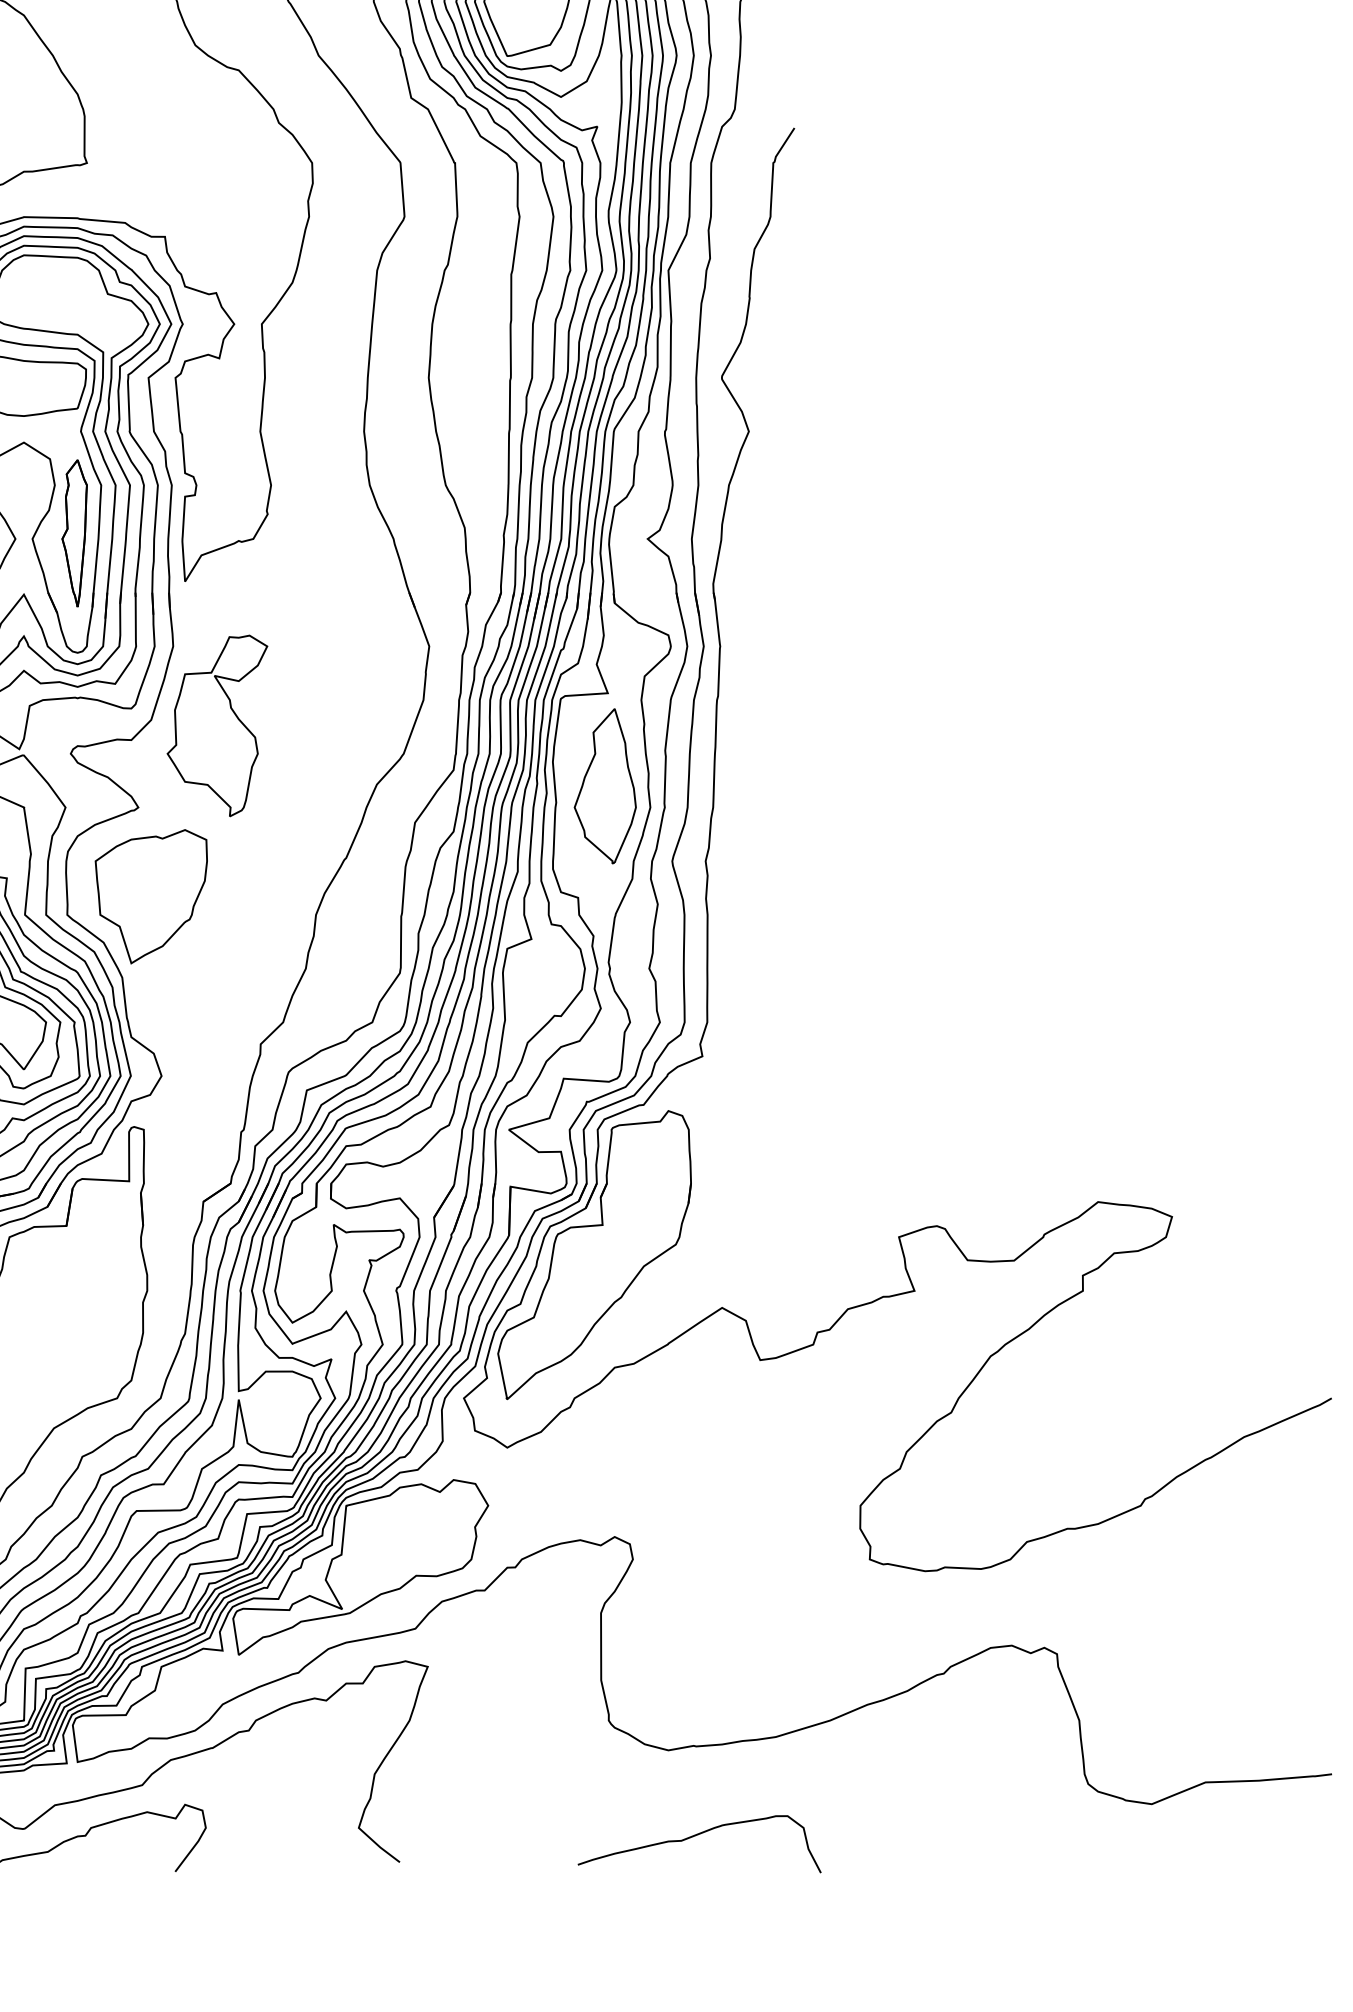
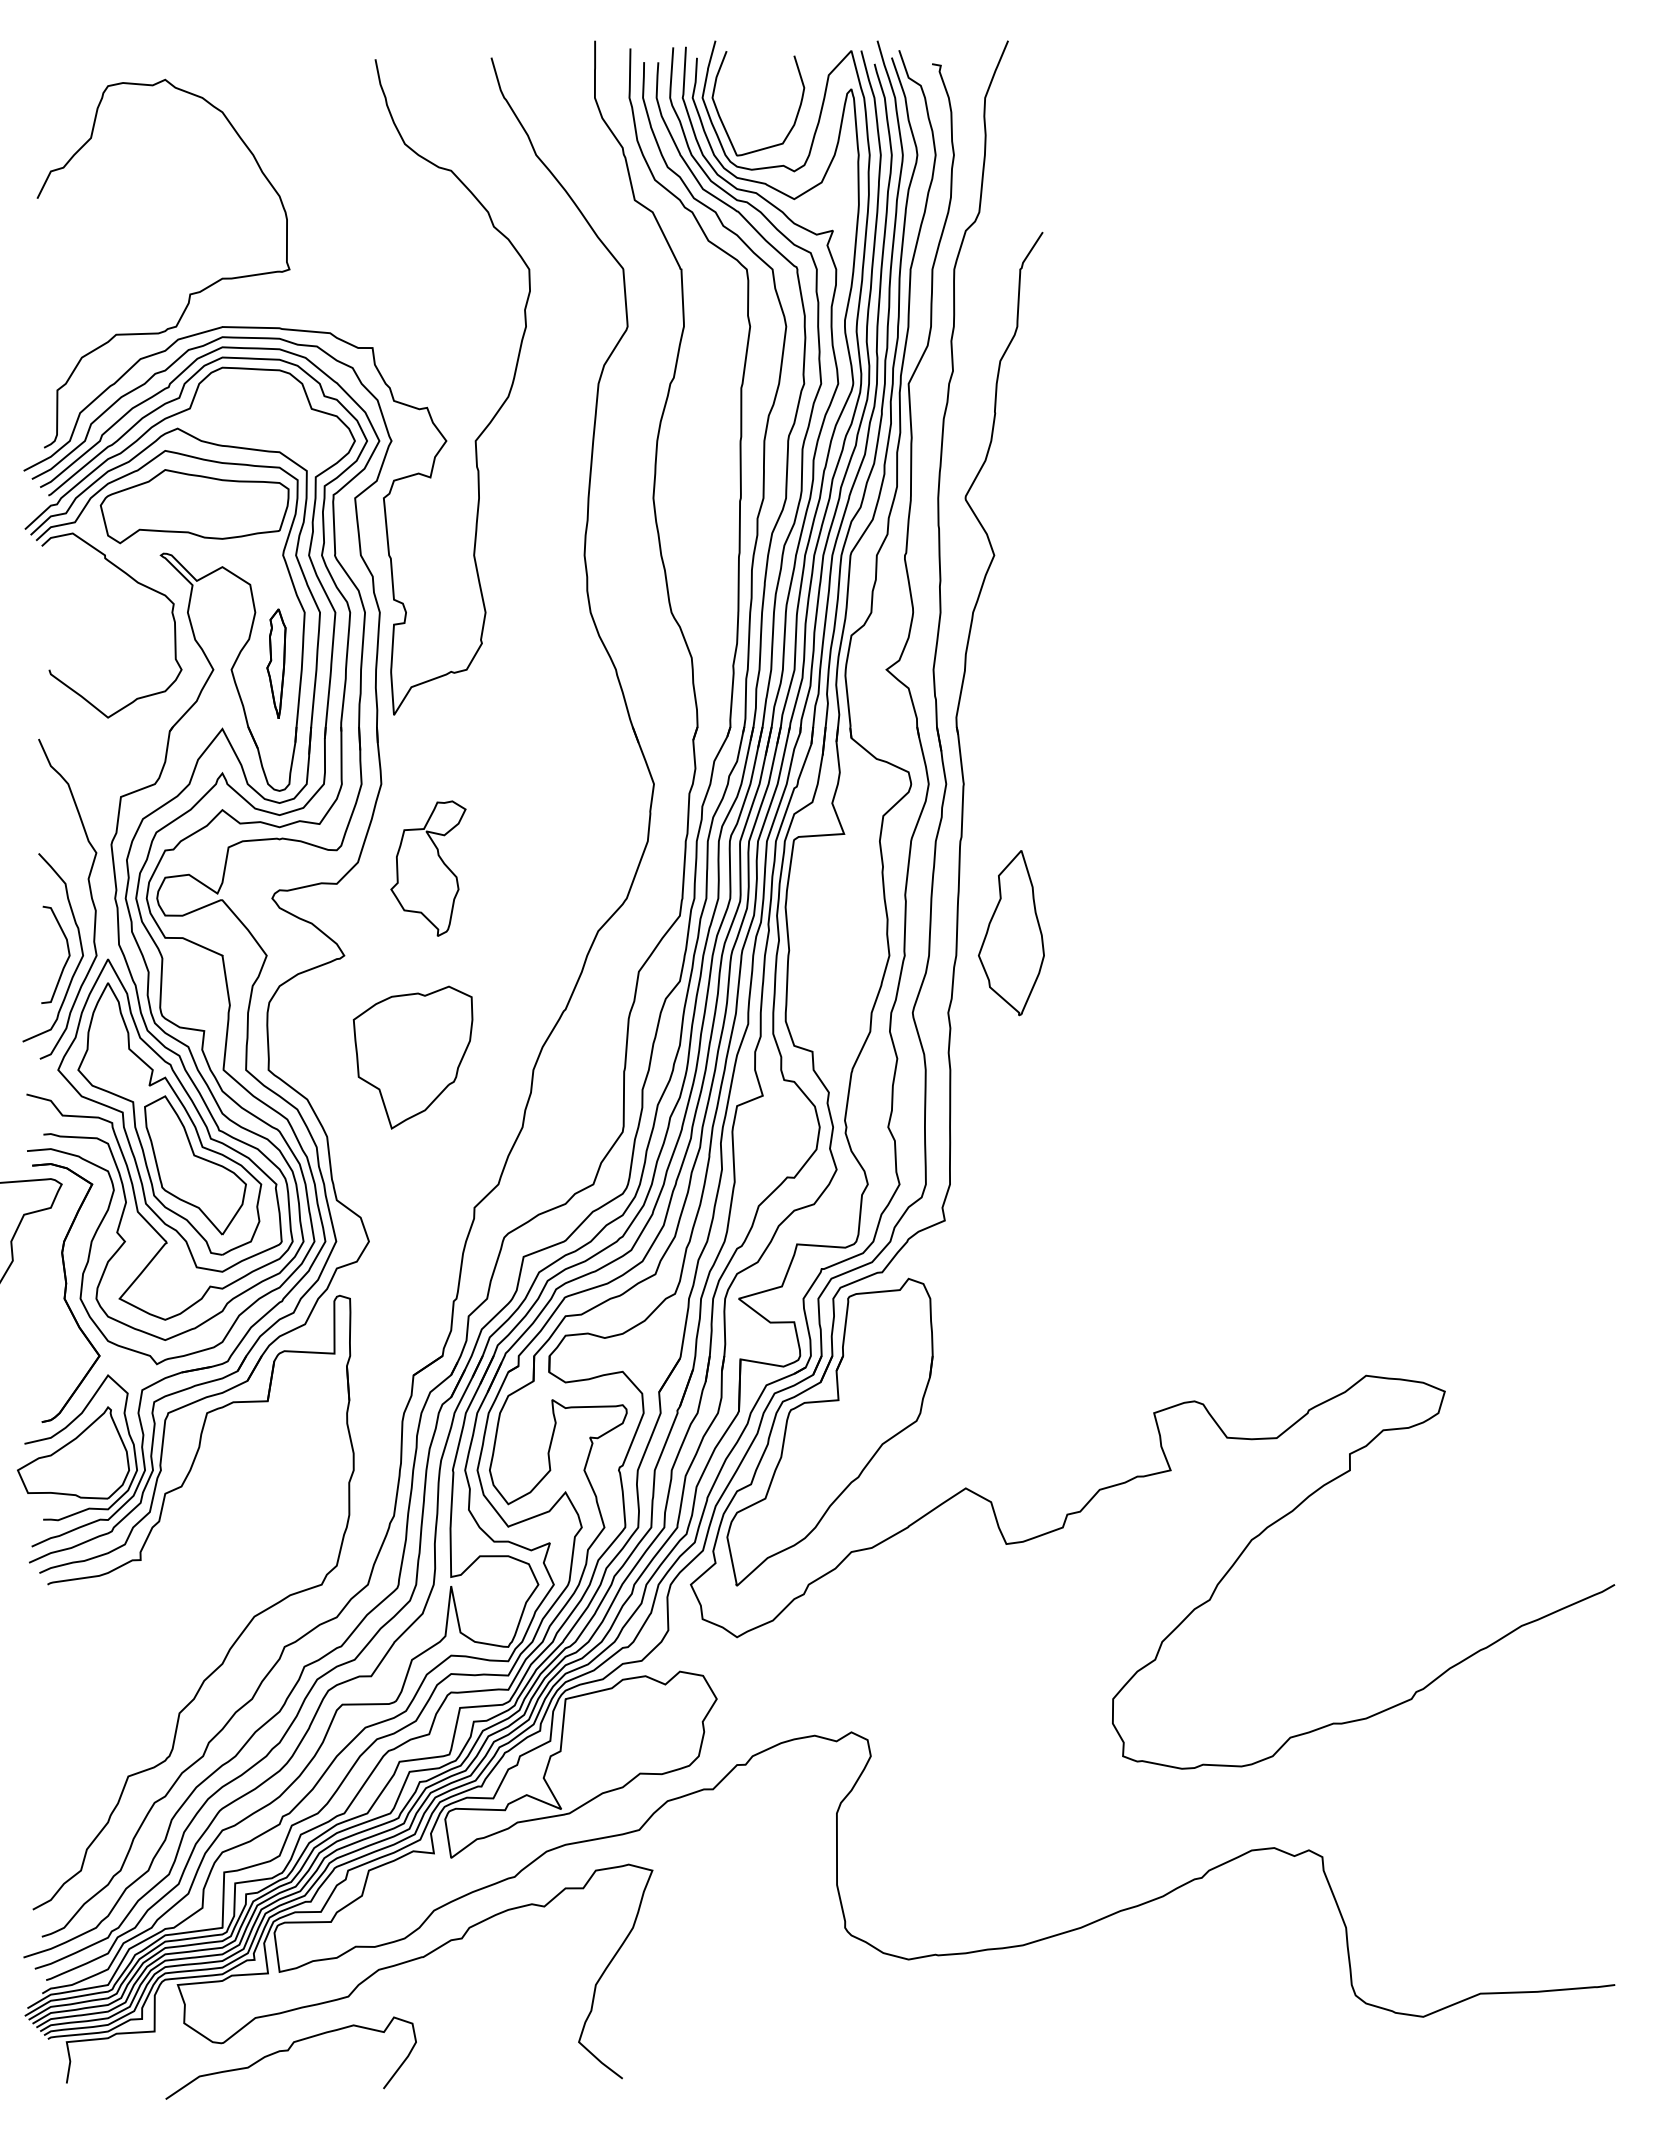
part: (74, 533) -> (276, 663), size x0.7
part: (217, 725) -> (428, 868), size x0.7
part: (605, 786) -> (1011, 933), moved
part: (150, 896) -> (412, 1057), moved
curve: (697, 1835) -> (939, 2050), removed

